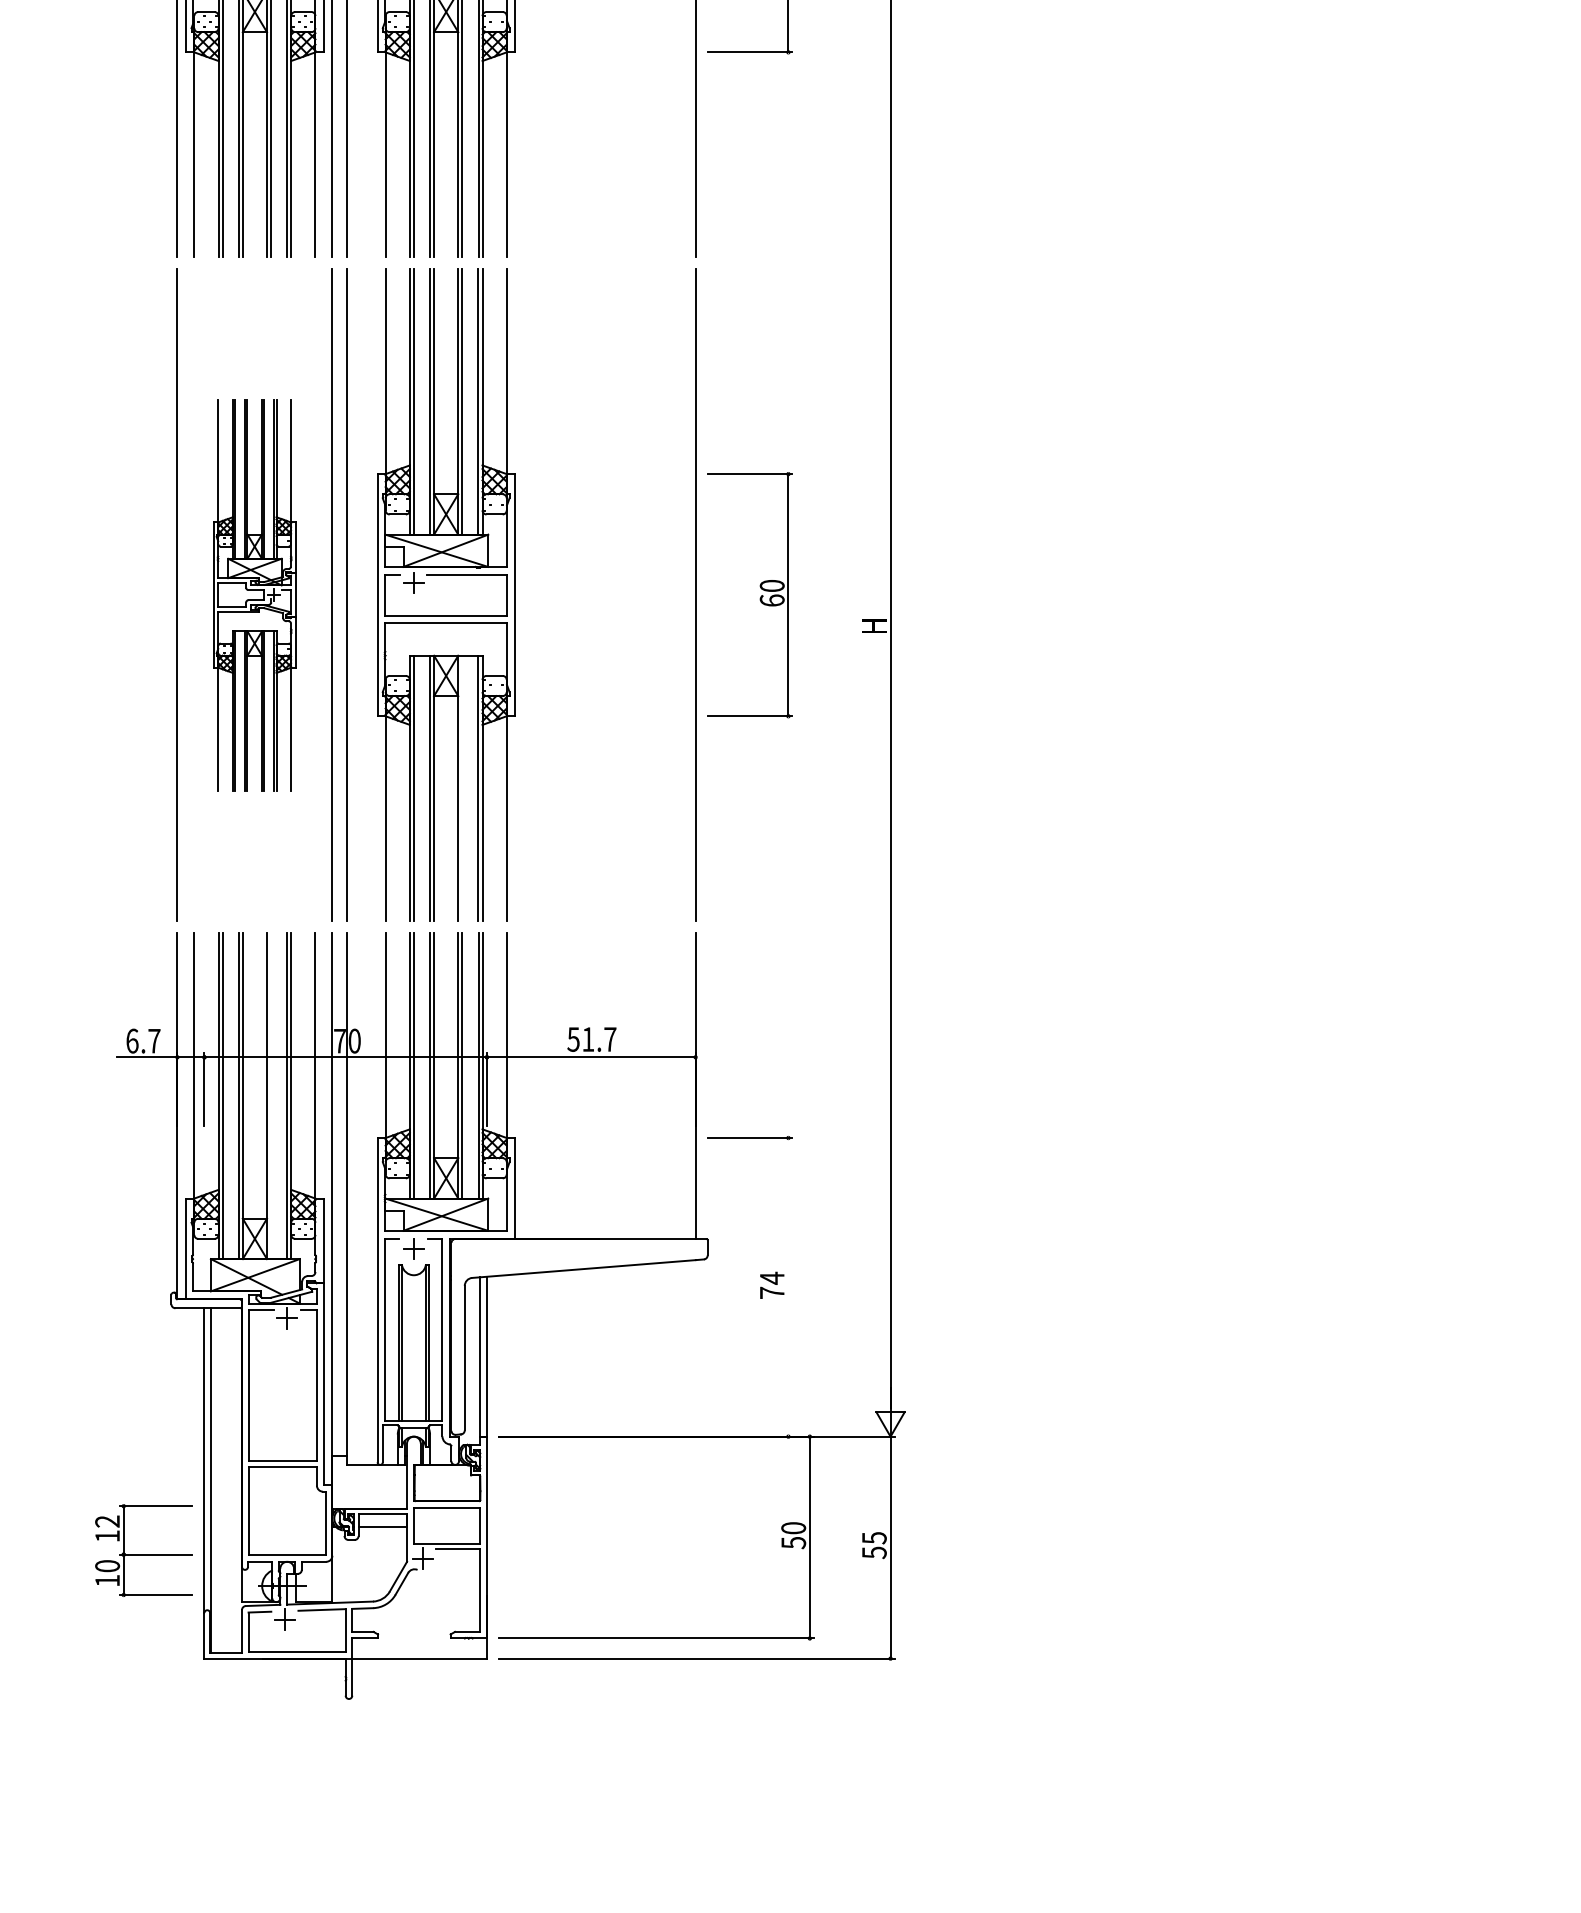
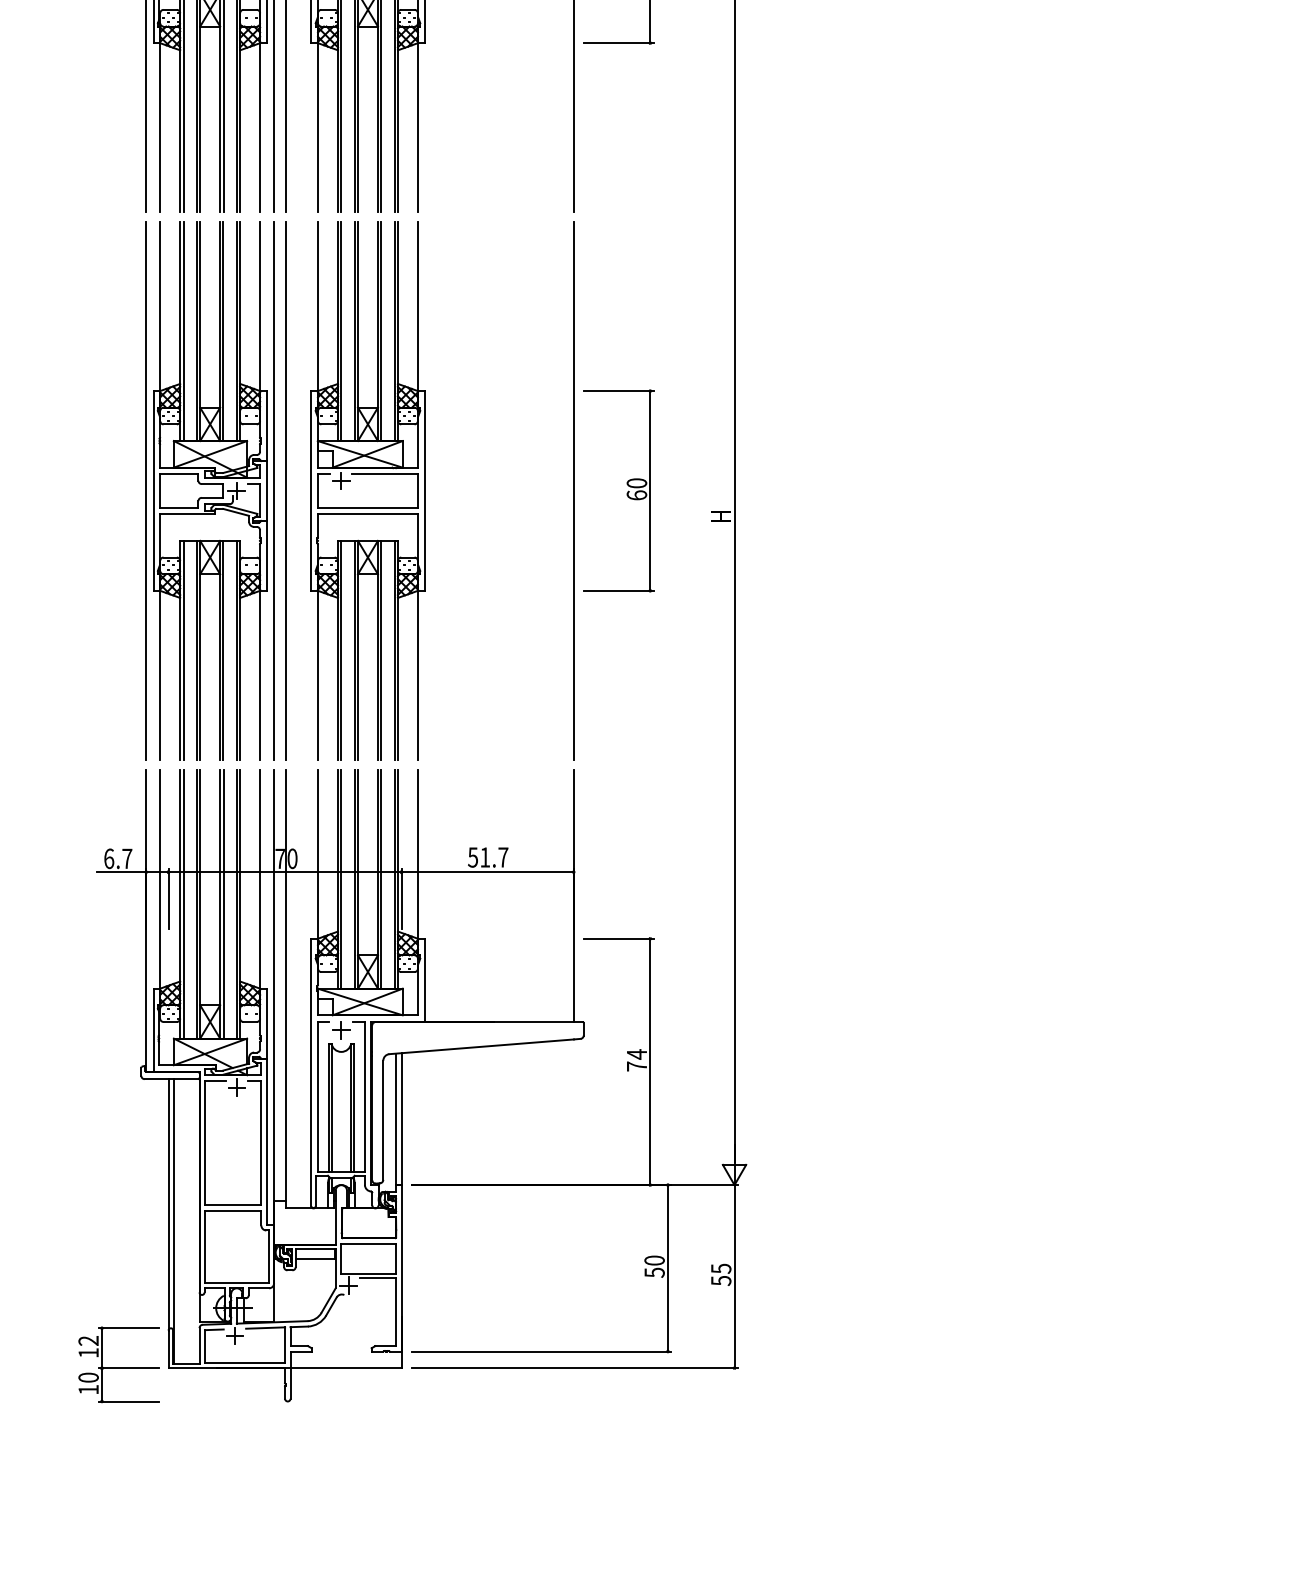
part: (254, 594) -> (209, 490), size x1.67
line: (462, 788) -> (381, 650), added
line: (271, 1096) -> (223, 904), added
line: (788, 1287) -> (650, 1062), added
part: (143, 1550) -> (118, 1364), moved

